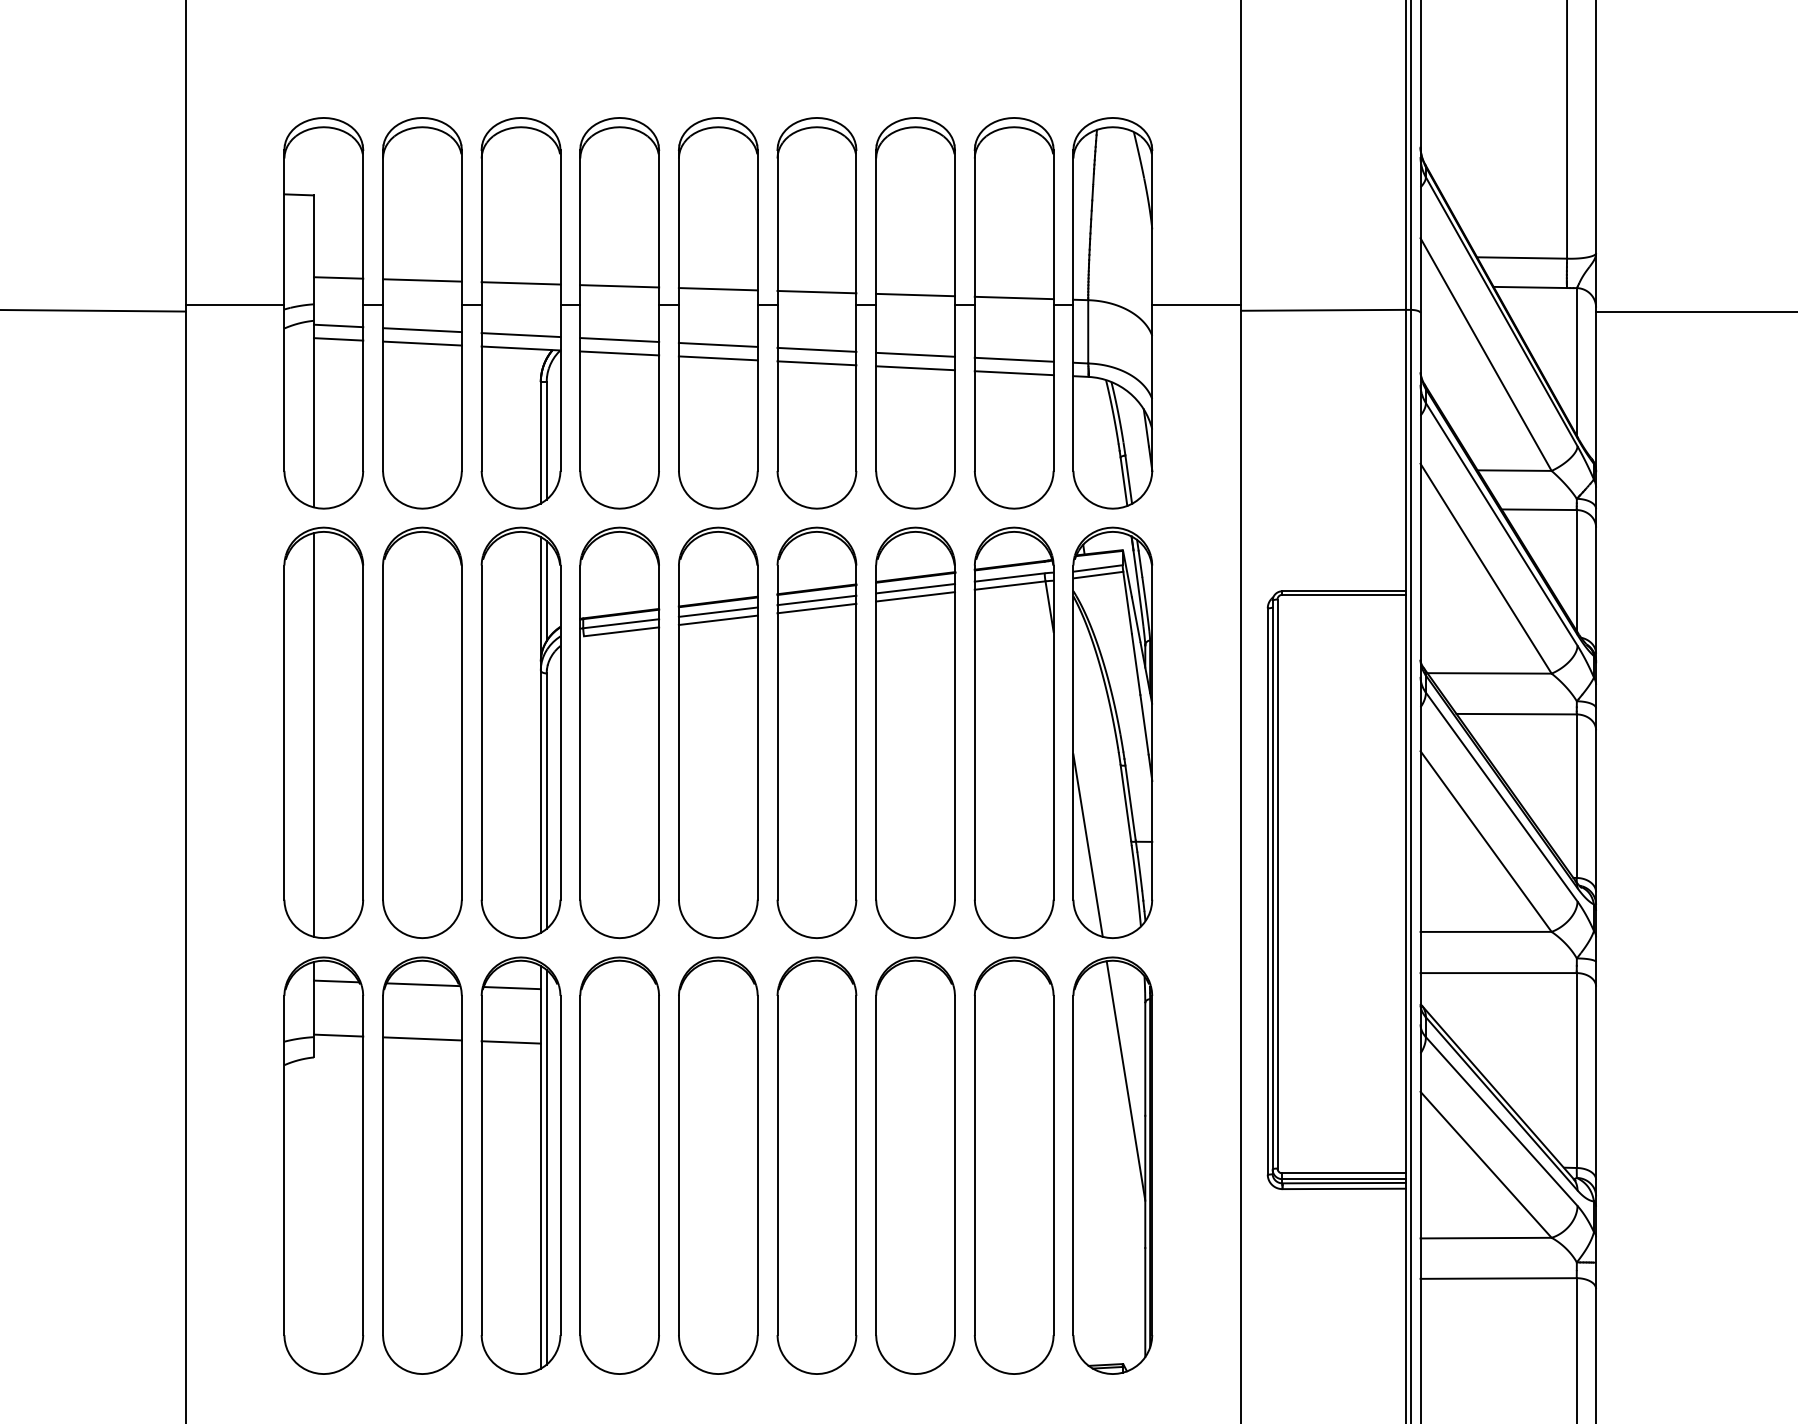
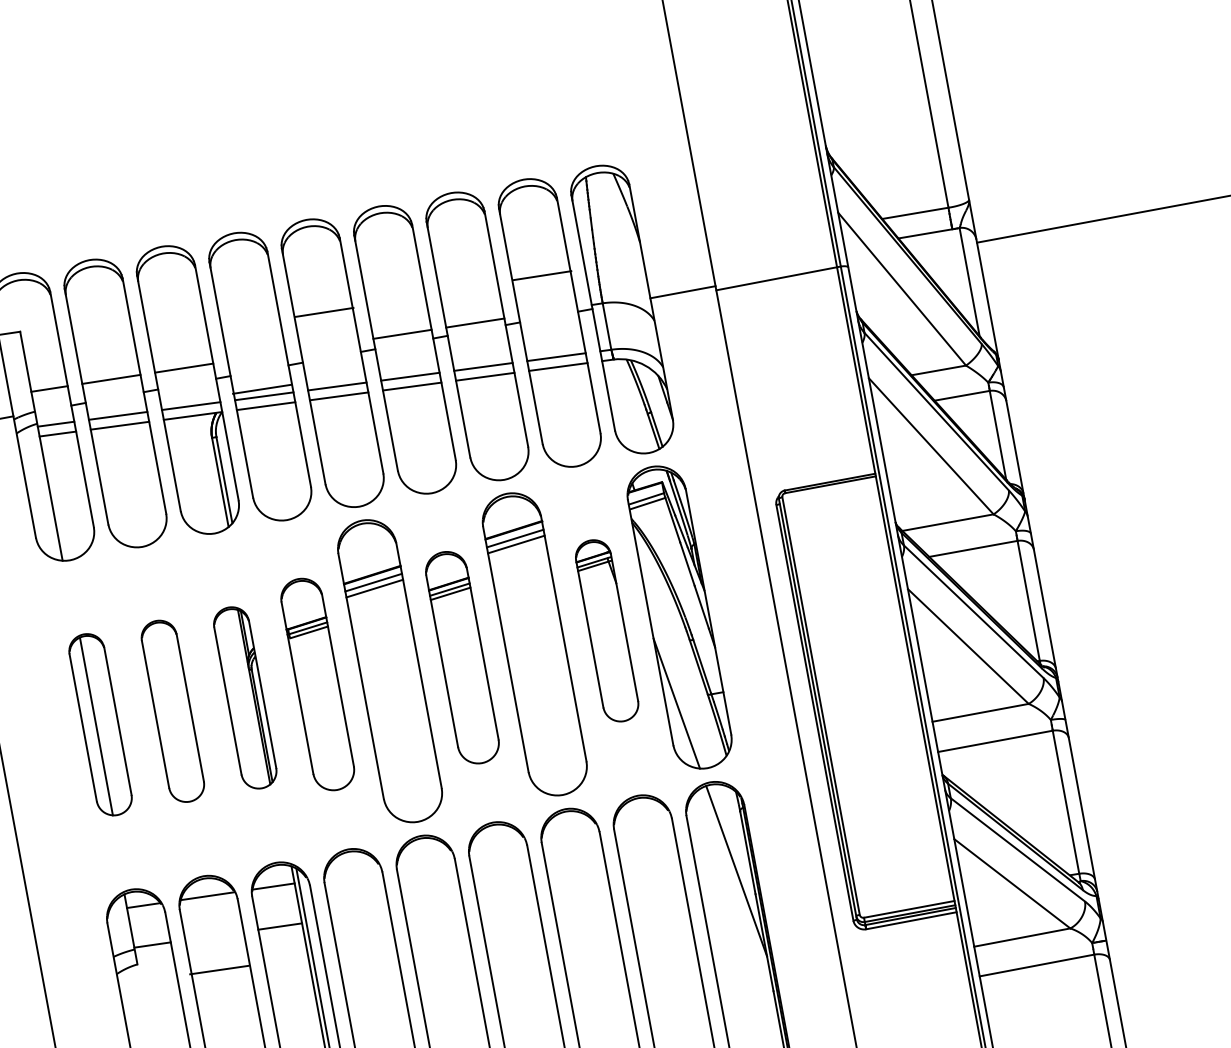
line: (619, 286) -> (262, 389), moved
line: (717, 289) -> (323, 312), moved
line: (1013, 297) -> (541, 275), moved
part: (323, 732) -> (100, 724), size x0.6
part: (422, 732) -> (172, 711), size x0.6
part: (520, 732) -> (244, 697), size x0.6
part: (619, 732) -> (317, 684), size x0.7
part: (816, 732) -> (462, 657), size x0.7
part: (1013, 732) -> (606, 630), size x0.6
line: (421, 1038) -> (218, 969), moved

